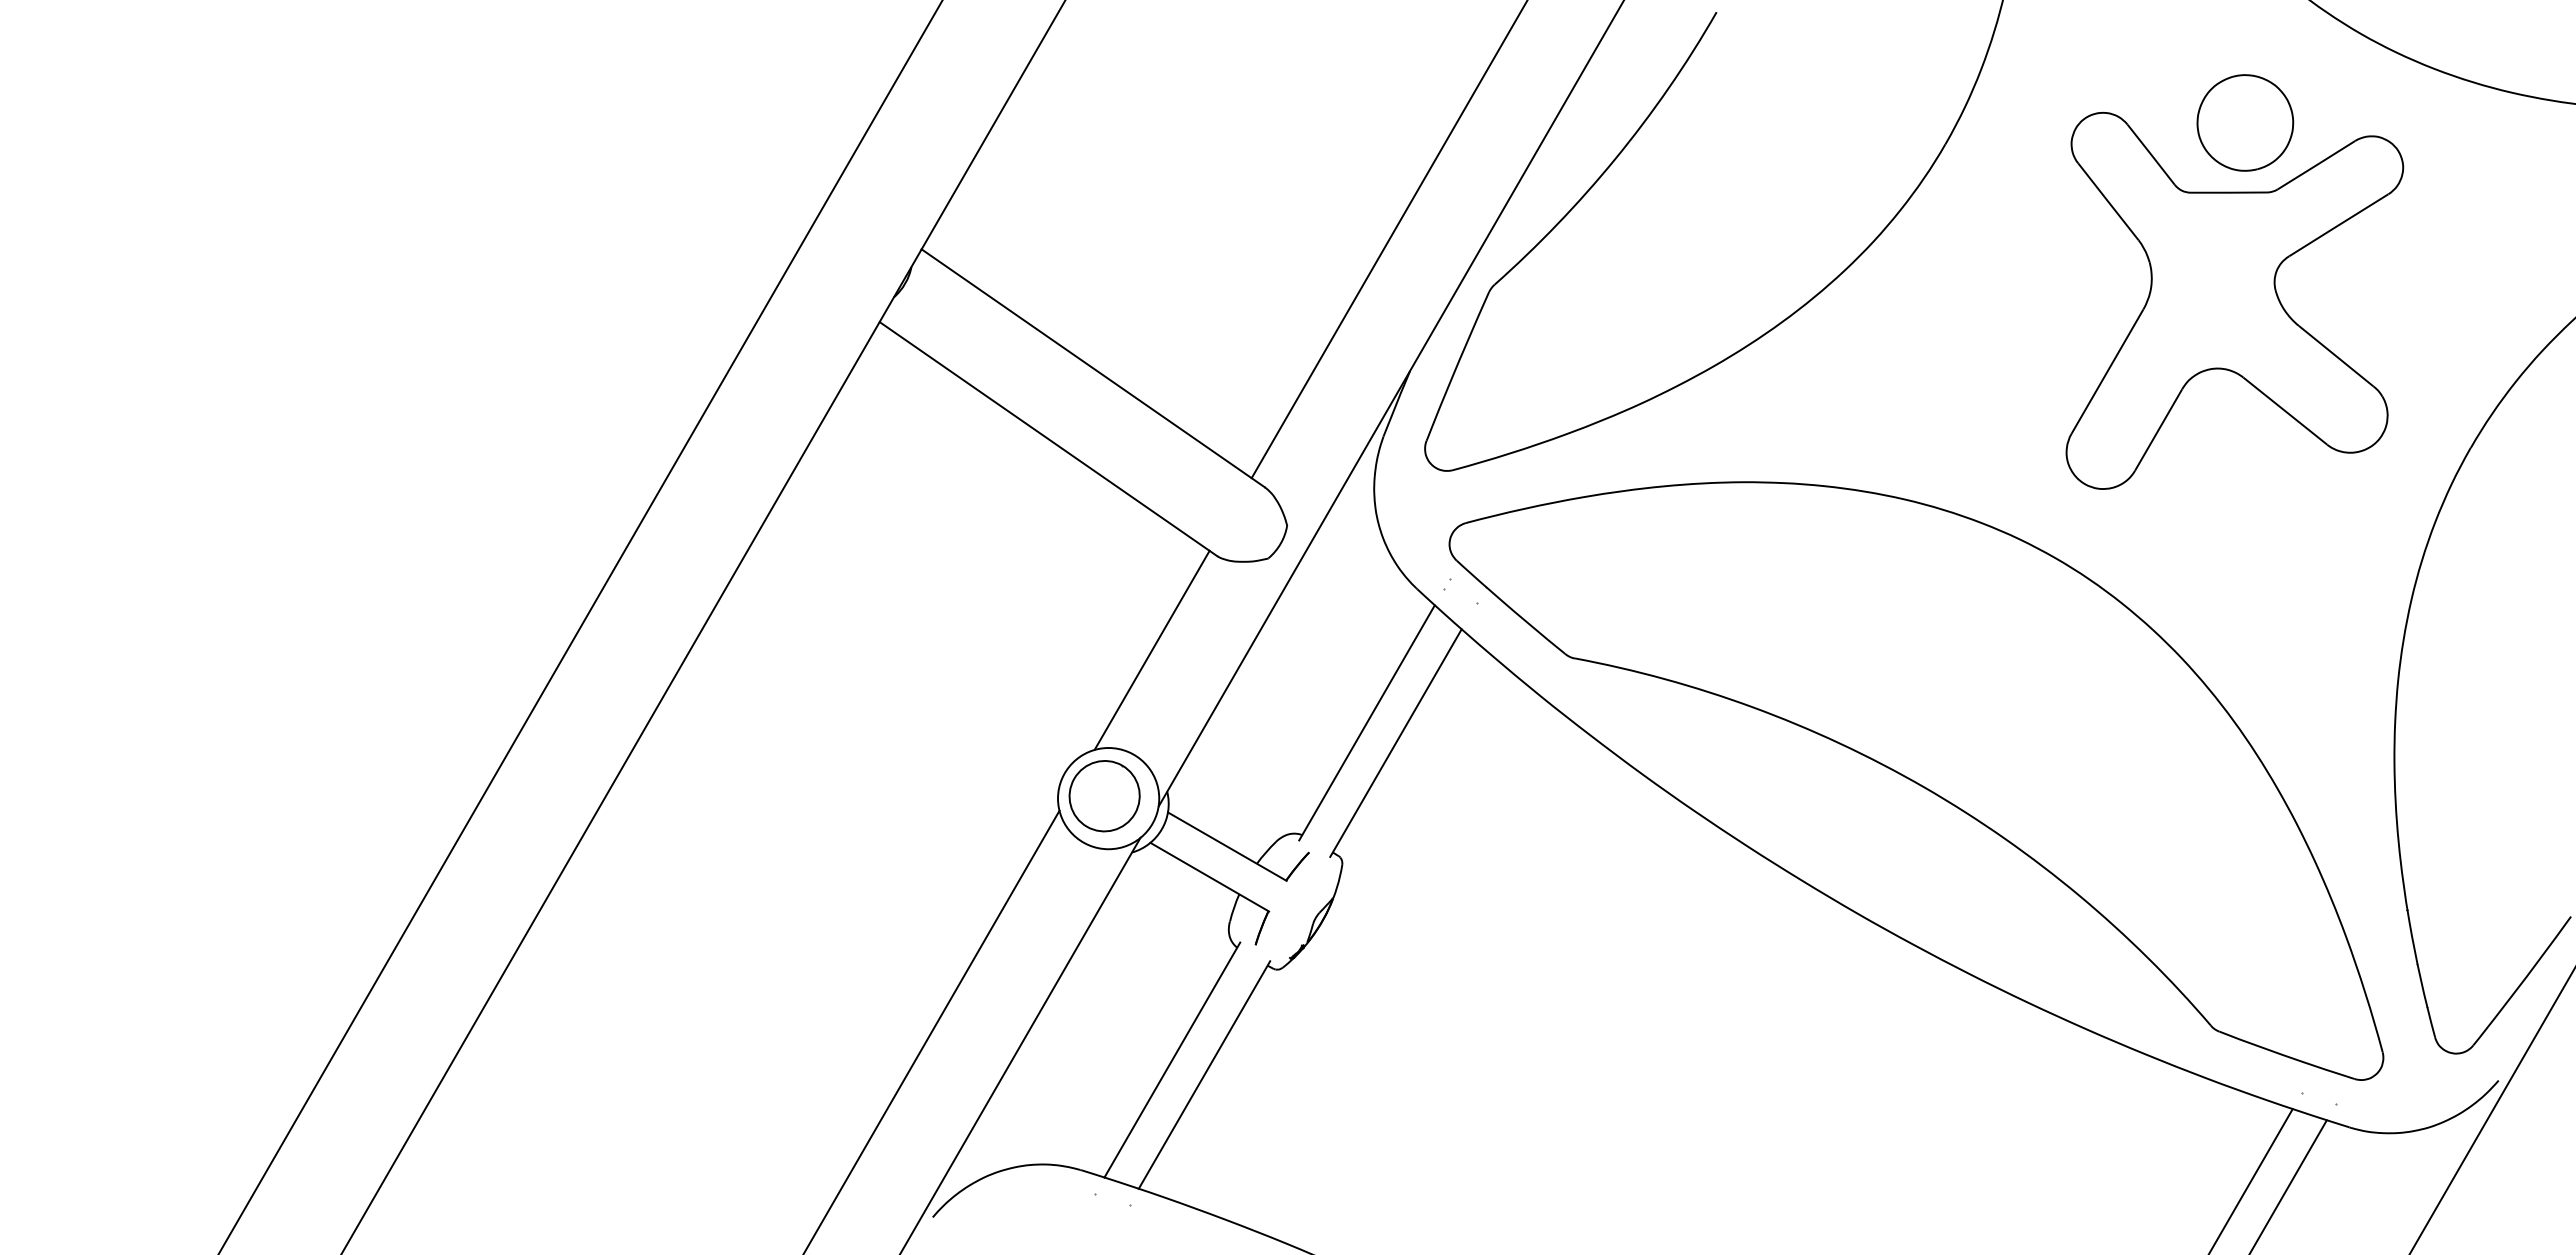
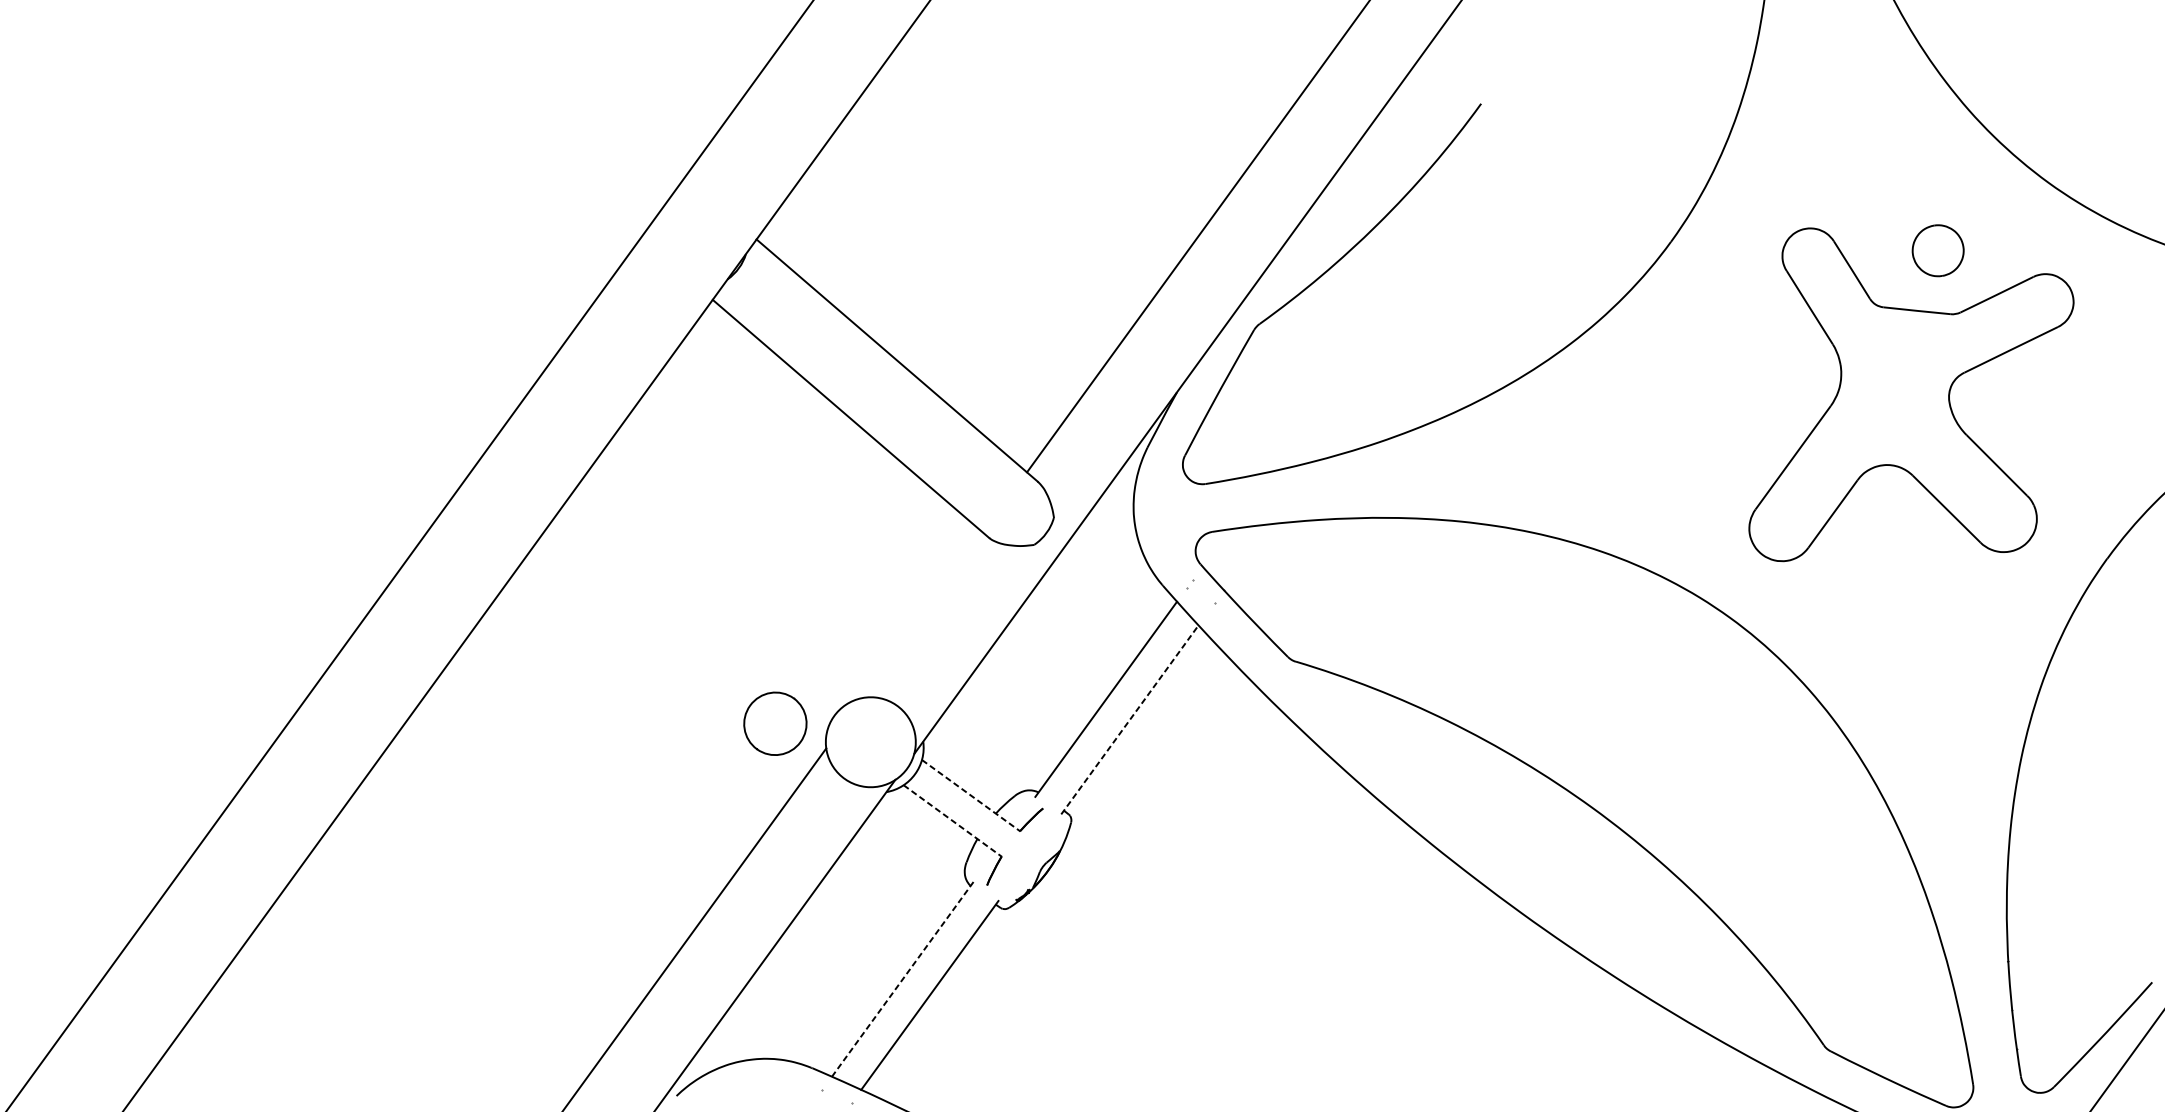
part: (2245, 122) -> (1938, 250), size x0.6
line: (1151, 649) -> (922, 614), removed
line: (1396, 742) -> (1130, 719), solid -> dashed
part: (1104, 796) -> (775, 724), moved
line: (1227, 846) -> (971, 795), solid -> dashed
line: (1209, 877) -> (952, 821), solid -> dashed
line: (1172, 1060) -> (902, 979), solid -> dashed

